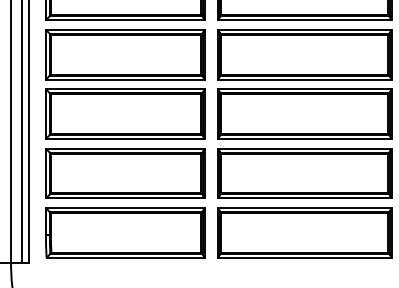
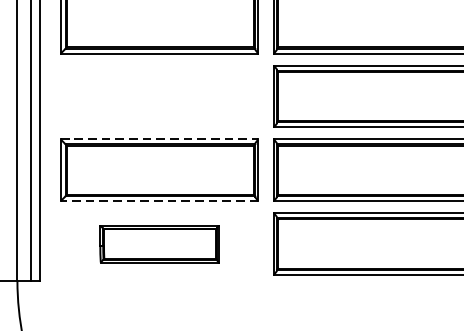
part: (125, 113) -> (159, 95), removed
line: (125, 148) -> (159, 139), solid -> dashed
line: (125, 198) -> (159, 201), solid -> dashed
part: (125, 232) -> (159, 243), size x0.6

